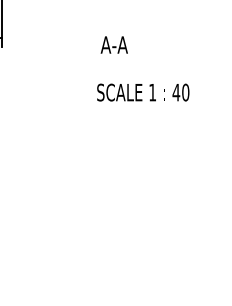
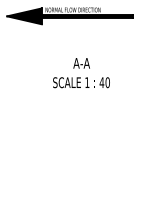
text: (114, 45) -> (81, 63), moved

